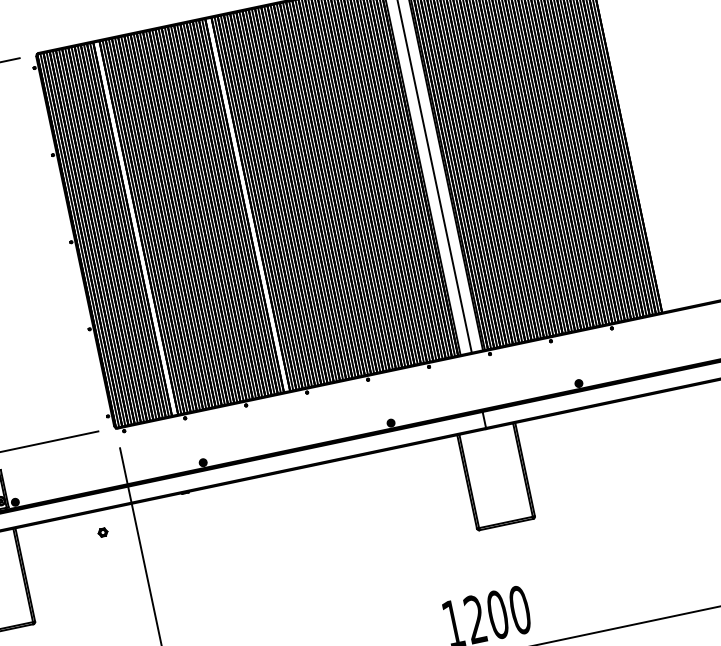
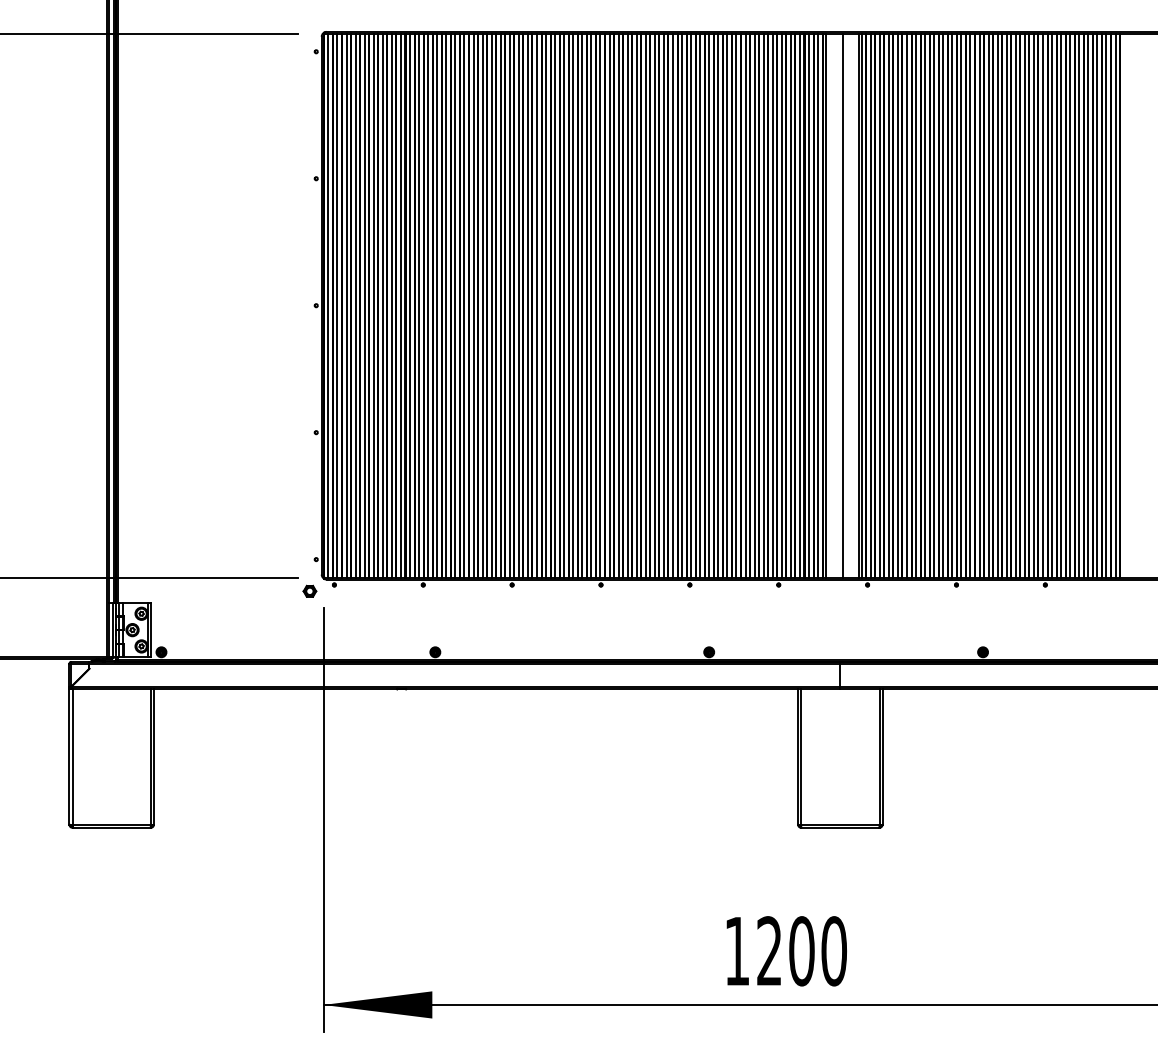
line: (247, 204) -> (573, 305), added
line: (136, 228) -> (410, 305), added
part: (102, 532) -> (309, 590), moved

